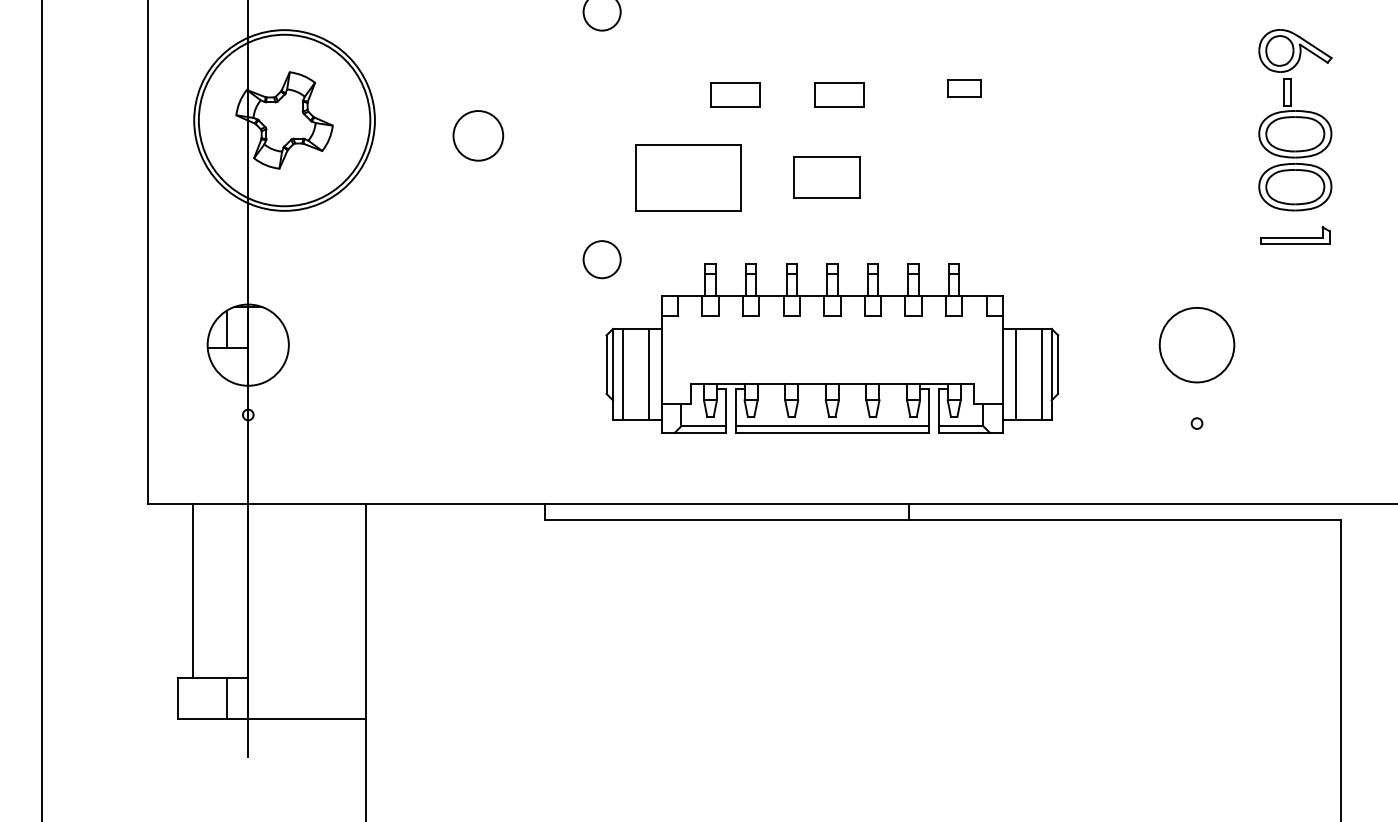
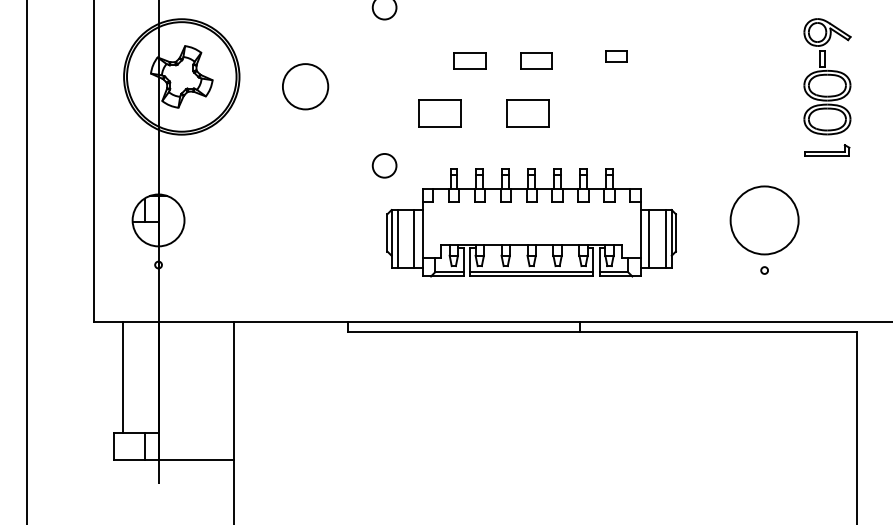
circle: (478, 135) -> (305, 86), size x1.43
part: (688, 177) -> (439, 113), size x0.62
circle: (1196, 345) -> (764, 220), size x1.43

